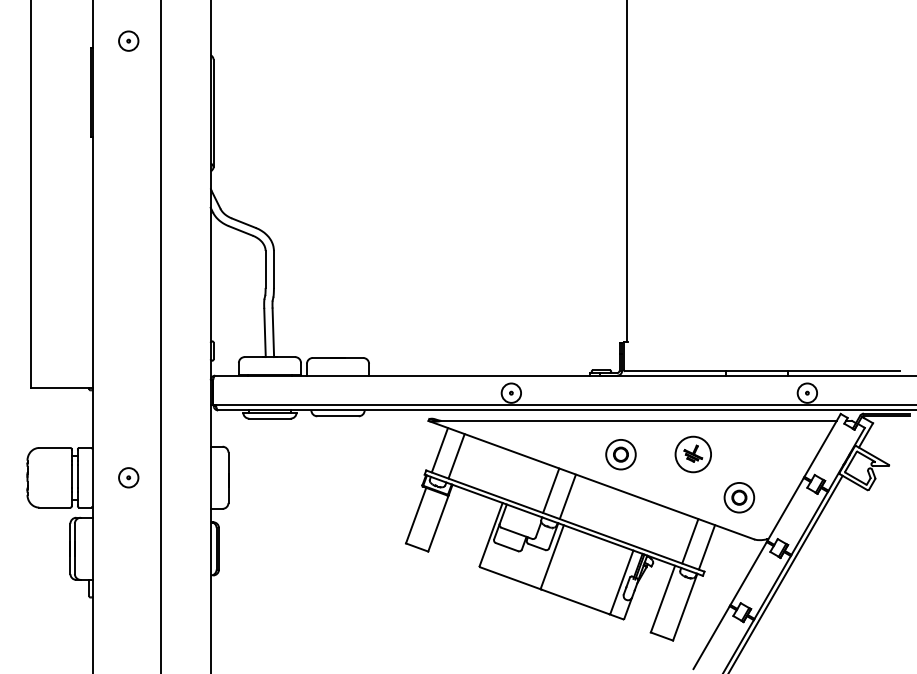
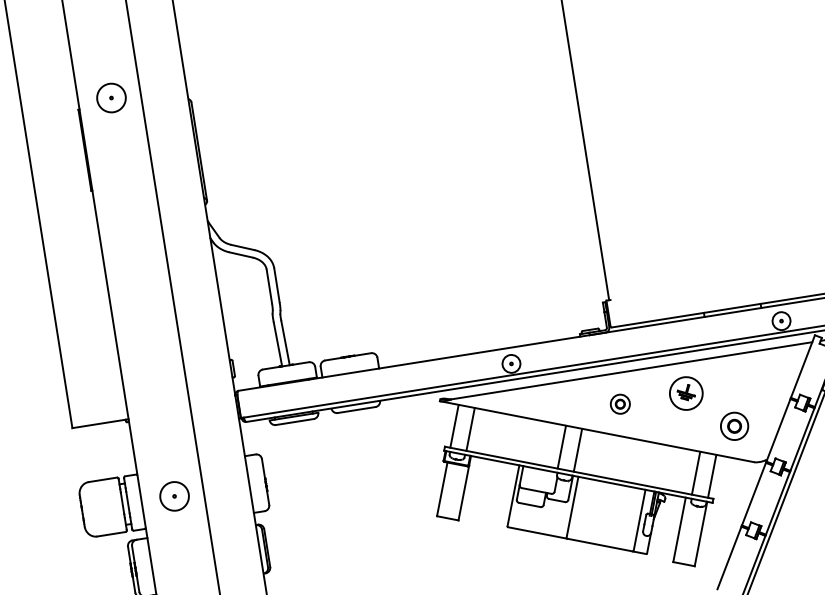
circle: (128, 40) -> (111, 97), size x1.6
part: (620, 454) -> (619, 404), size x0.7
circle: (128, 477) -> (174, 496), size x1.6

